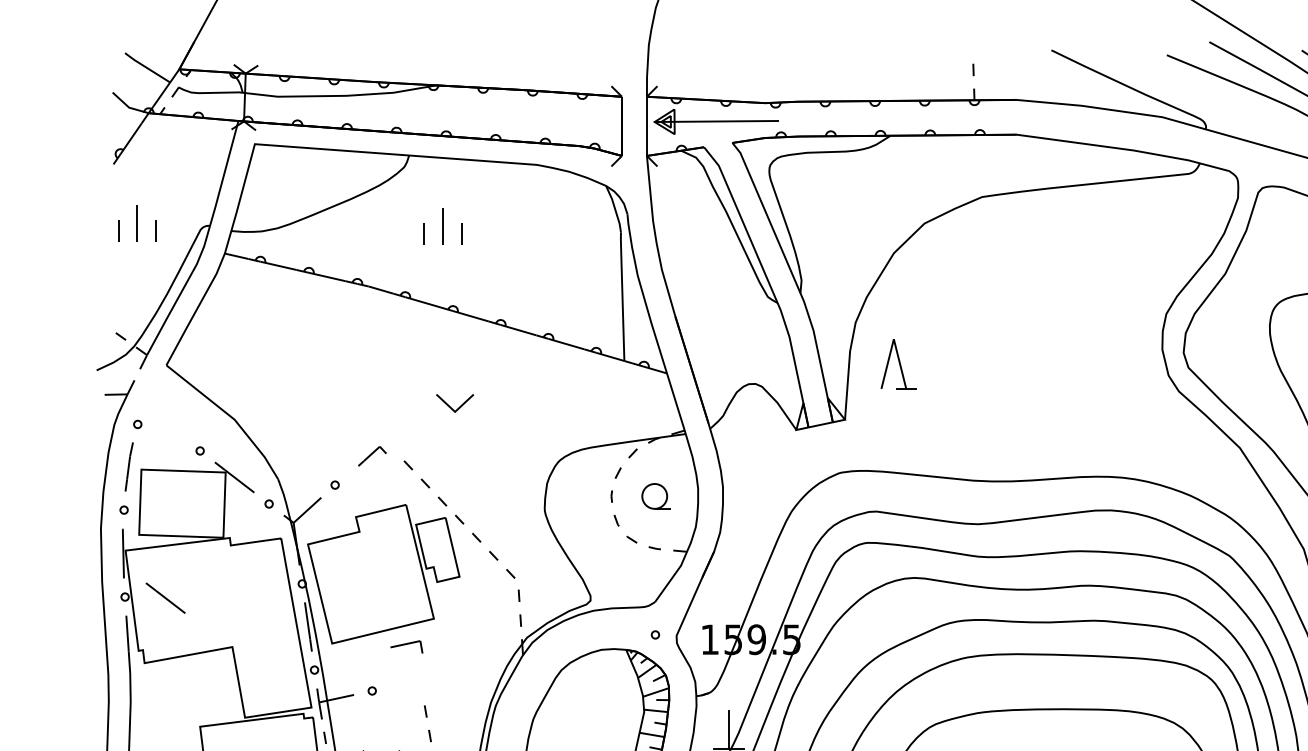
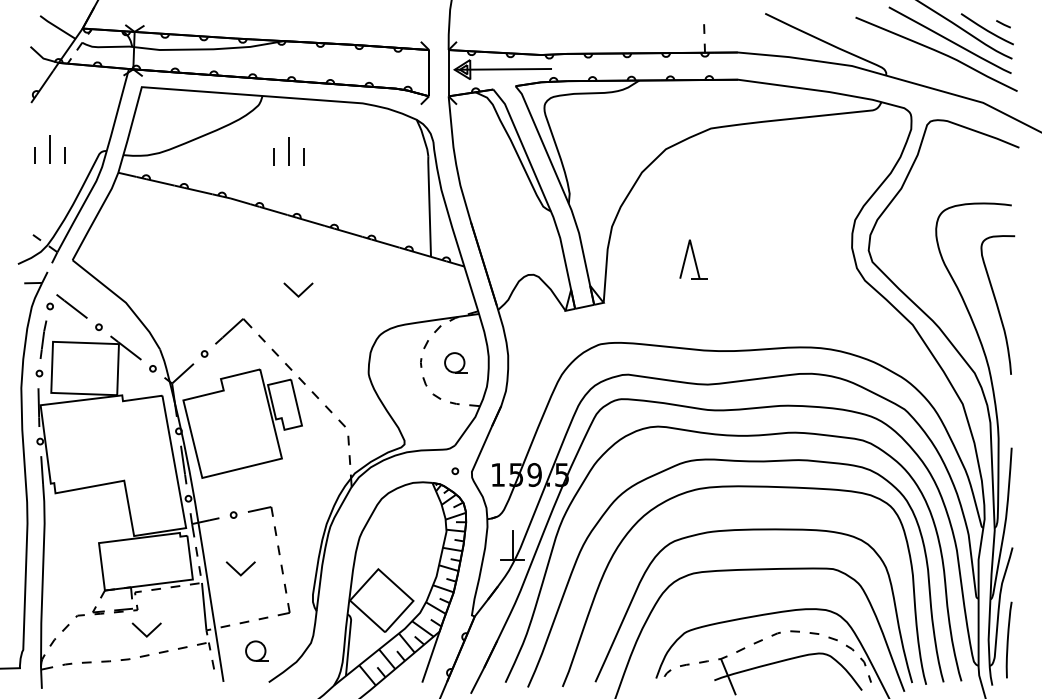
part: (898, 364) -> (693, 259), moved
part: (372, 456) -> (233, 331), size x1.67
line: (165, 598) -> (71, 306), moved
part: (406, 646) -> (260, 511), moved

